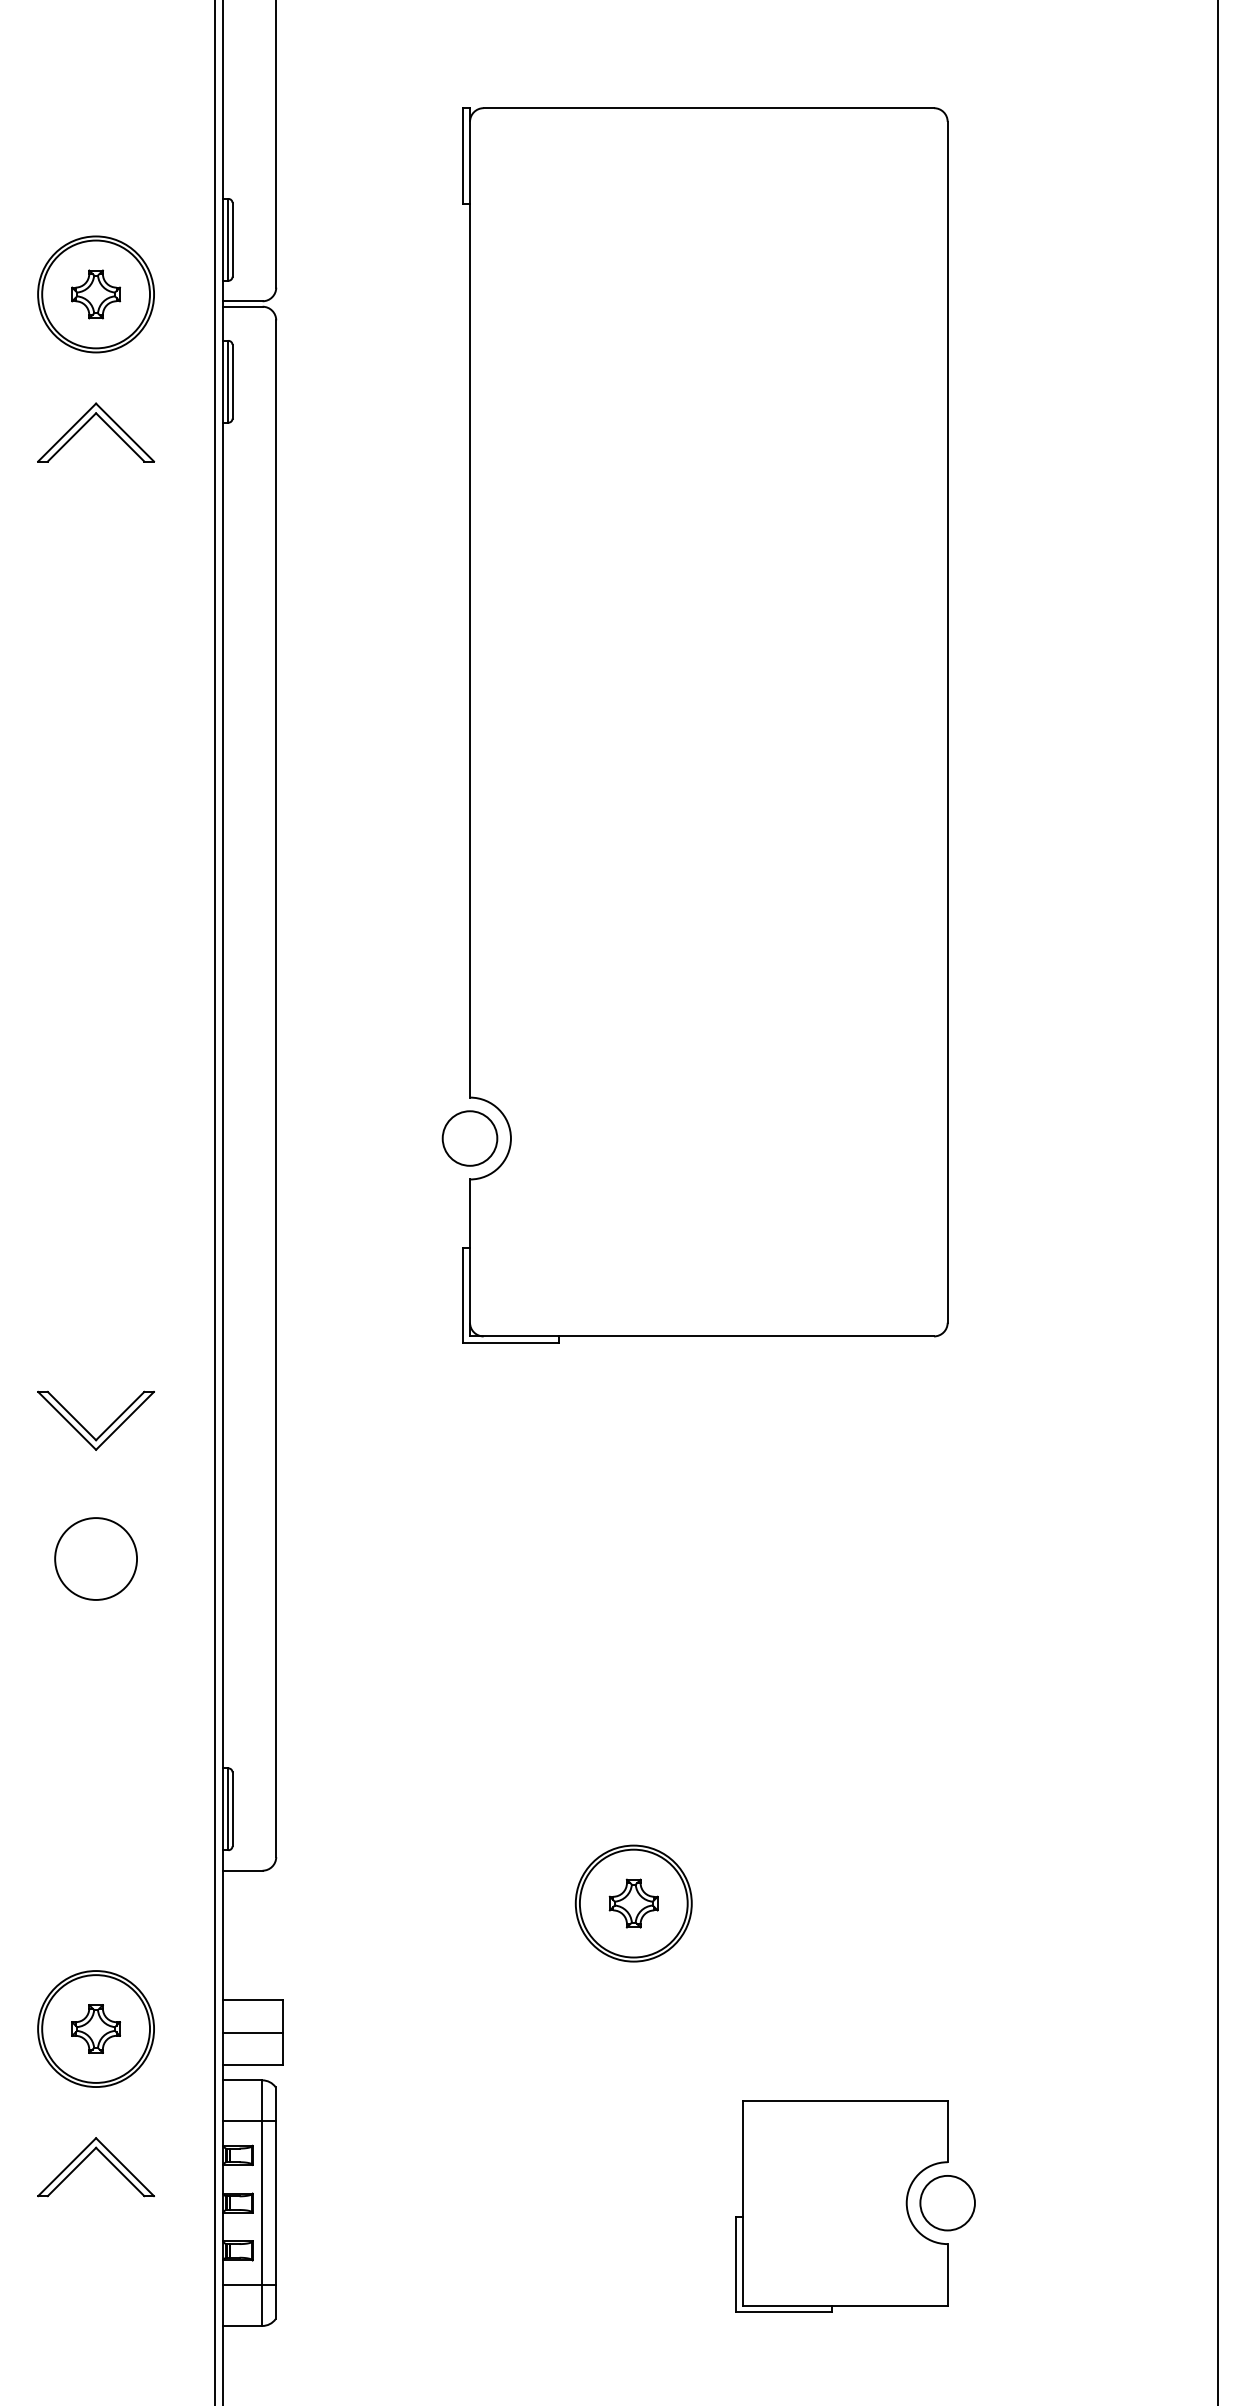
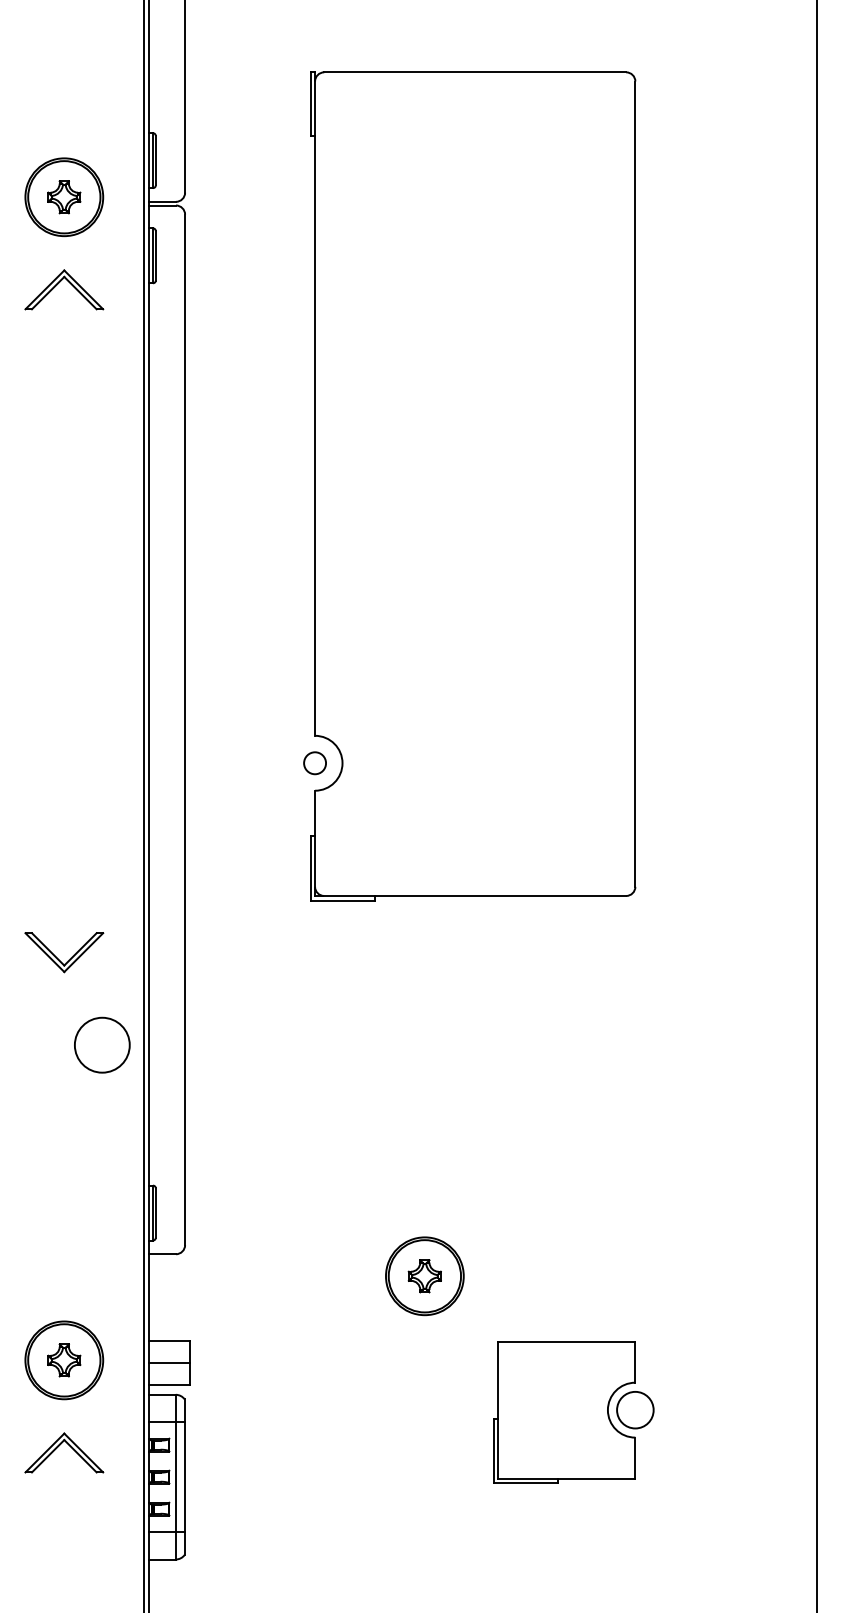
circle: (469, 1137) -> (314, 762), size x0.6
circle: (96, 1557) -> (102, 1044), moved
part: (855, 2206) -> (573, 1412), moved

